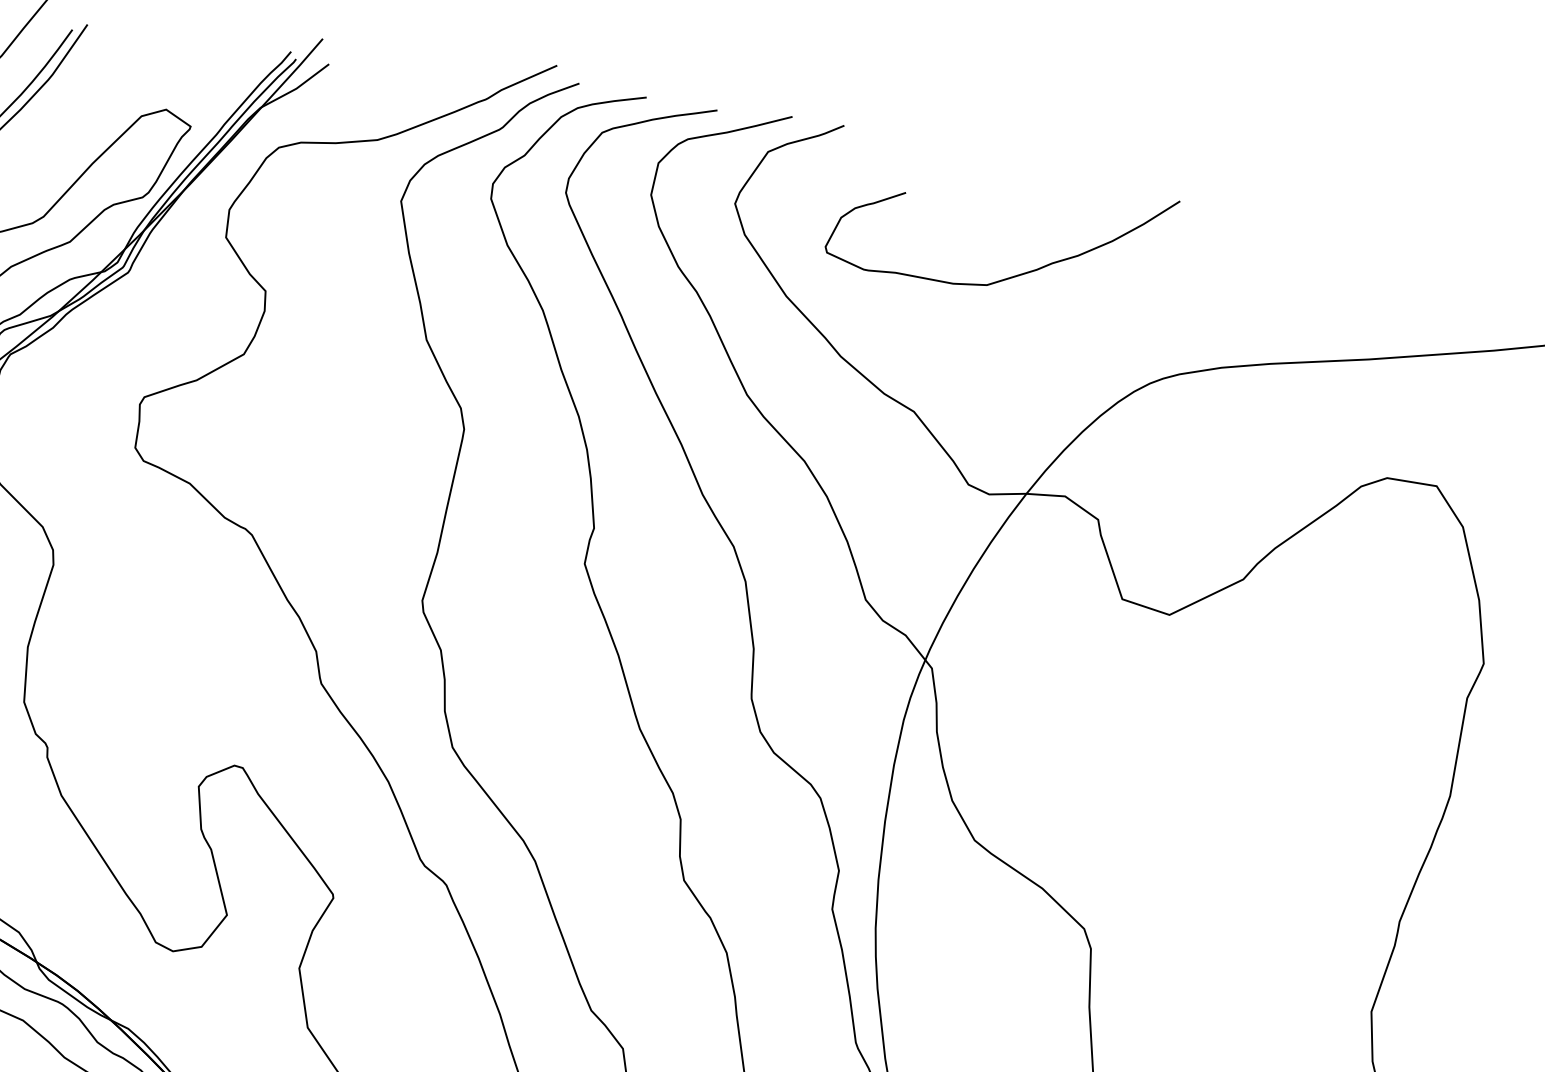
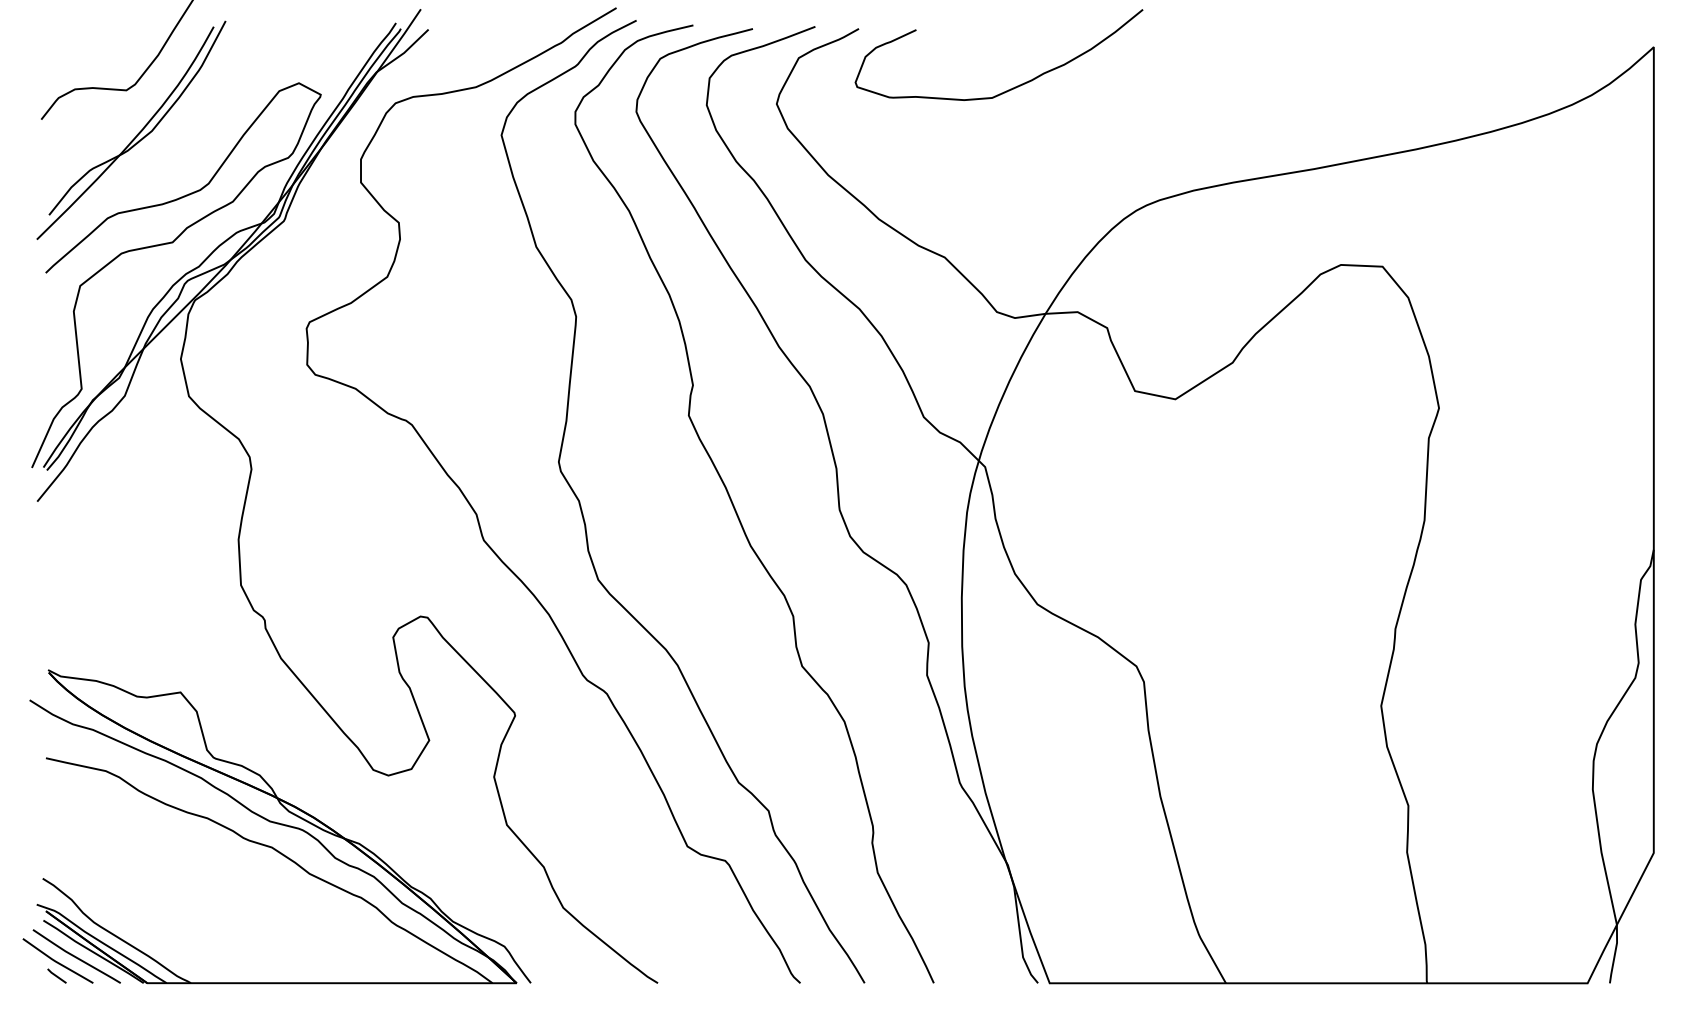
curve: (1012, 275) -> (1012, 87), moved

